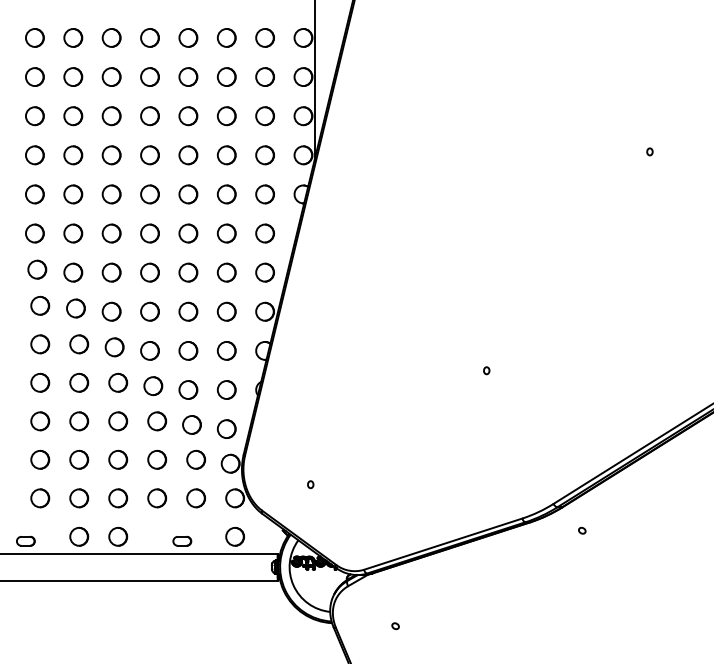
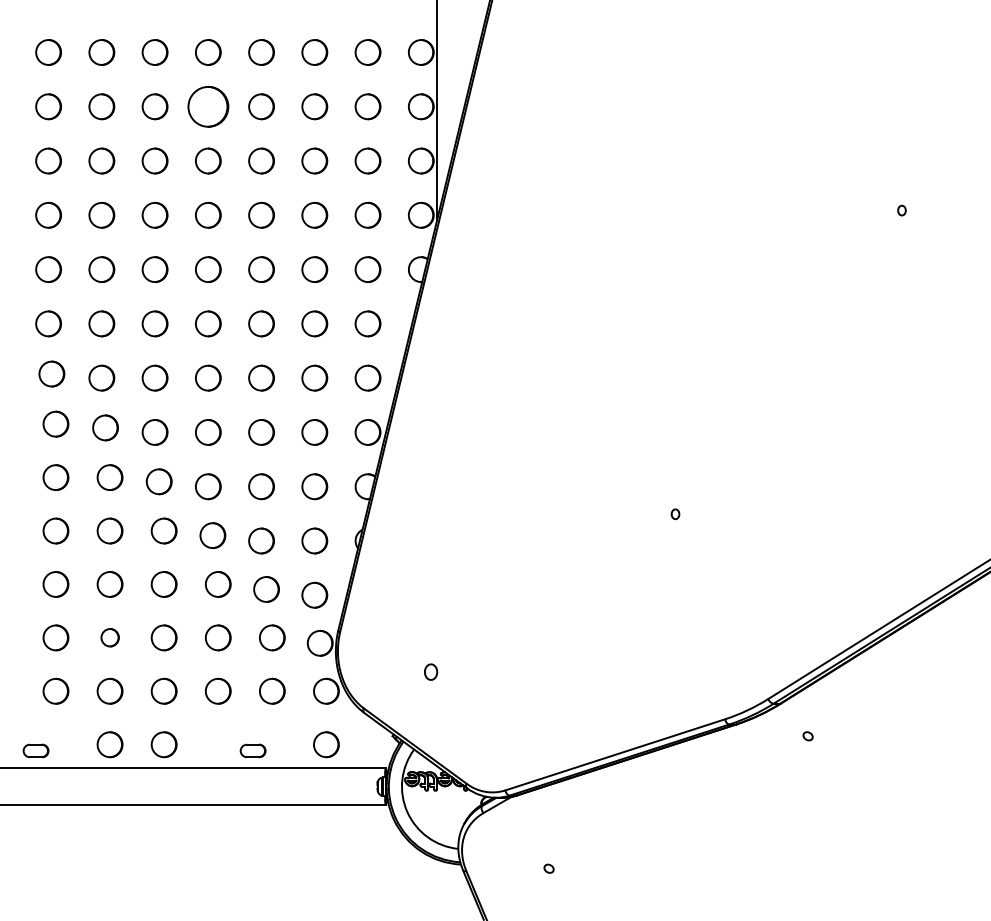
circle: (149, 76) -> (207, 105), size x1.6
part: (79, 459) -> (110, 637), size x0.7
part: (310, 484) -> (430, 672), size x1.6

